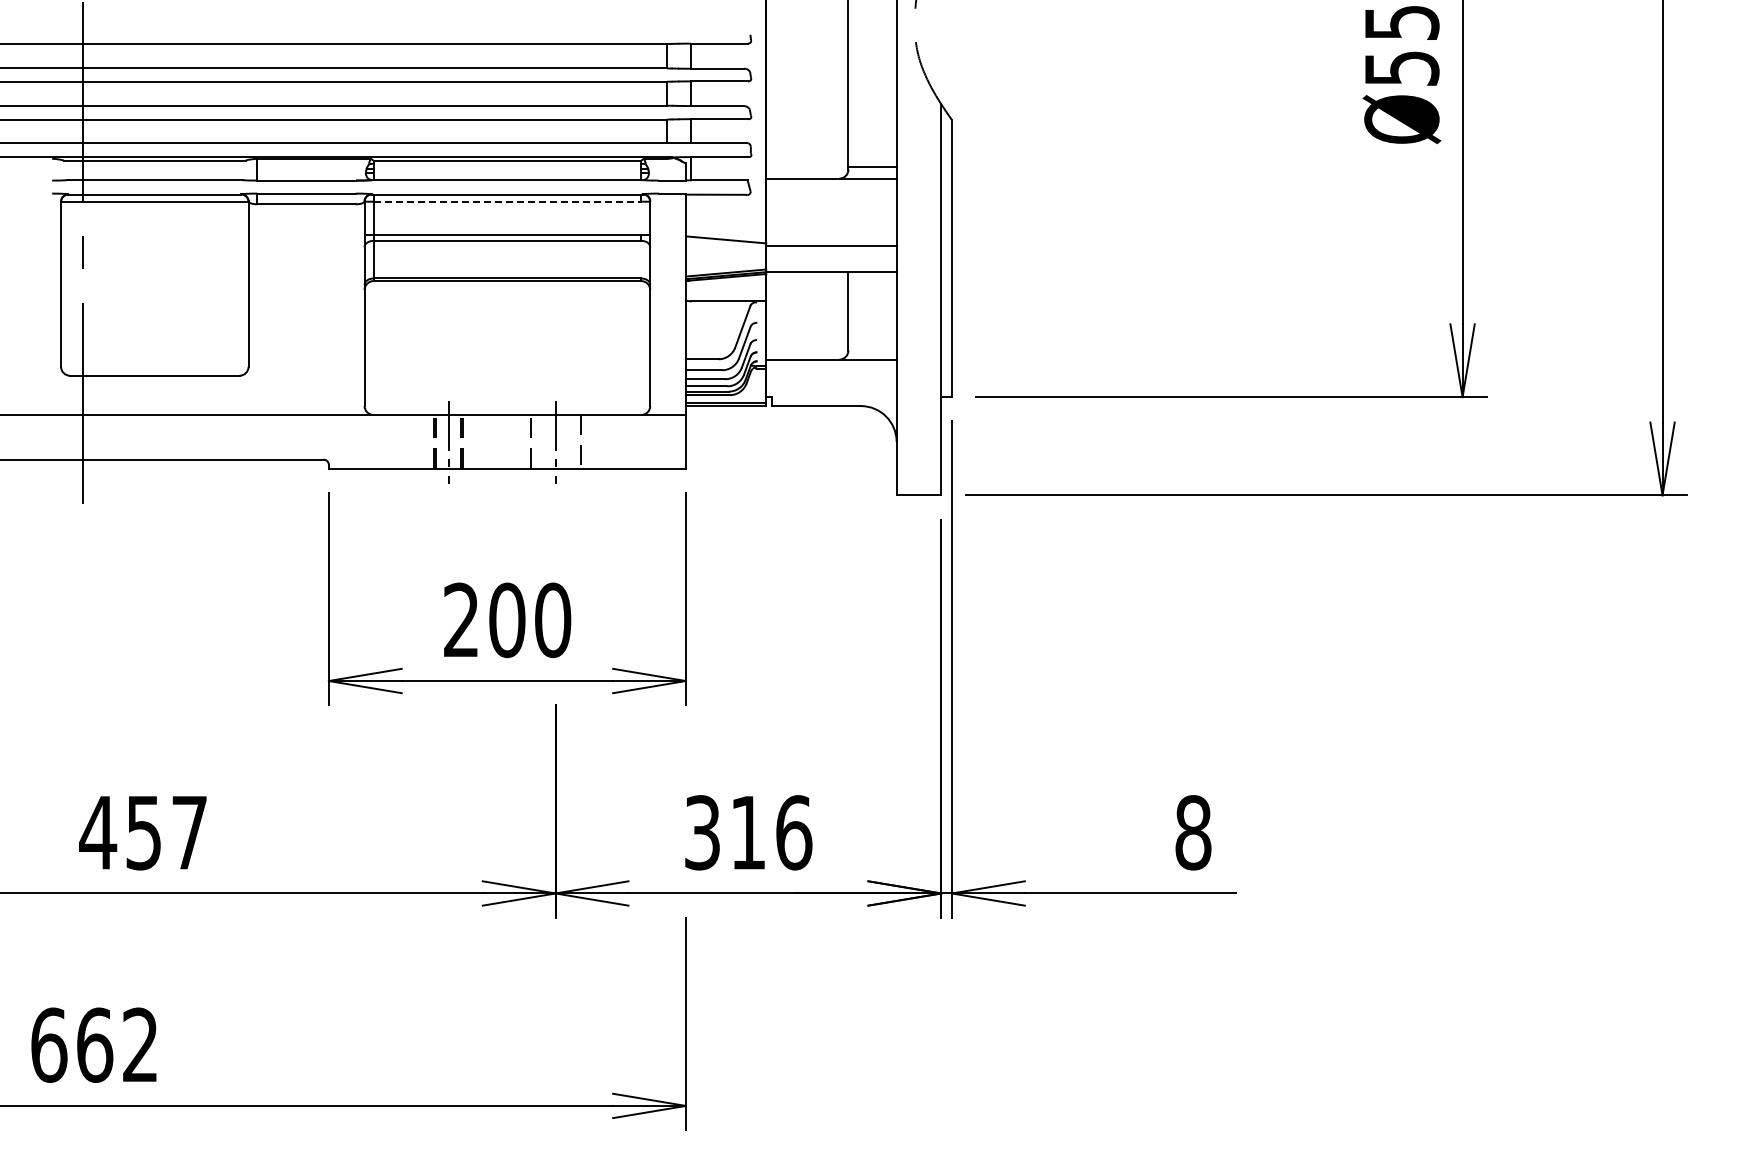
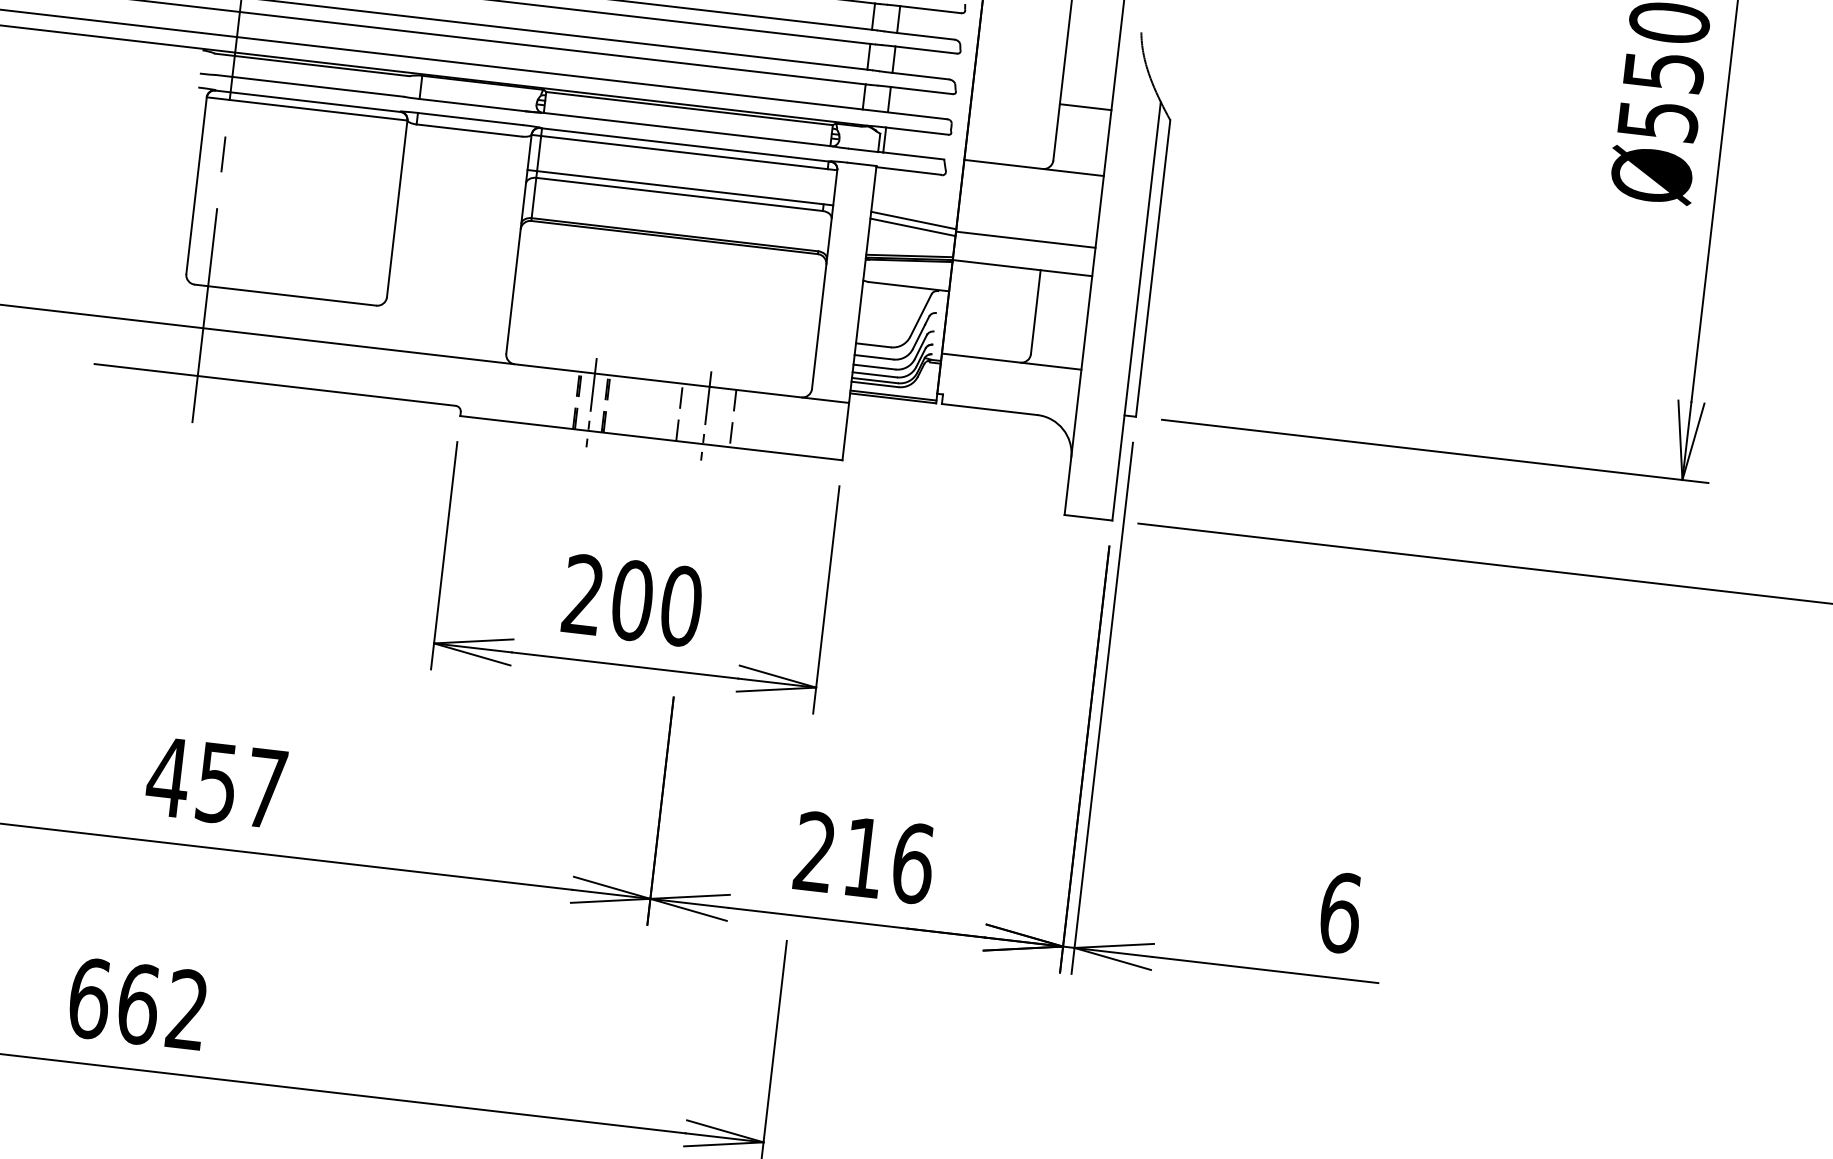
line: (872, 167) -> (1085, 107), moved
line: (507, 201) -> (684, 152), dashed -> solid
line: (725, 245) -> (912, 226), added
text: (702, 832) -> (815, 851), 316 -> 216
text: (1193, 832) -> (1340, 912), 8 -> 6

